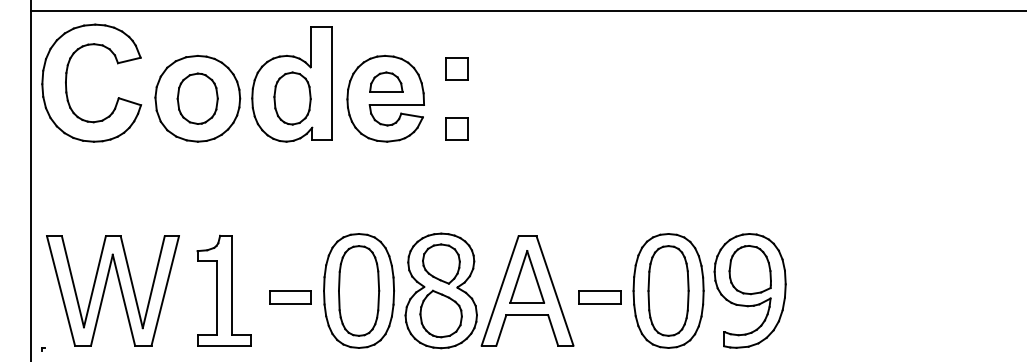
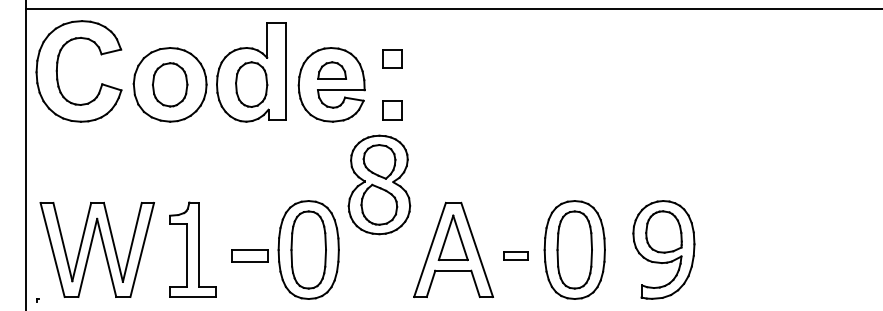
part: (441, 290) -> (379, 184), moved
part: (749, 290) -> (663, 249), moved
part: (599, 297) -> (515, 255), size x0.7

